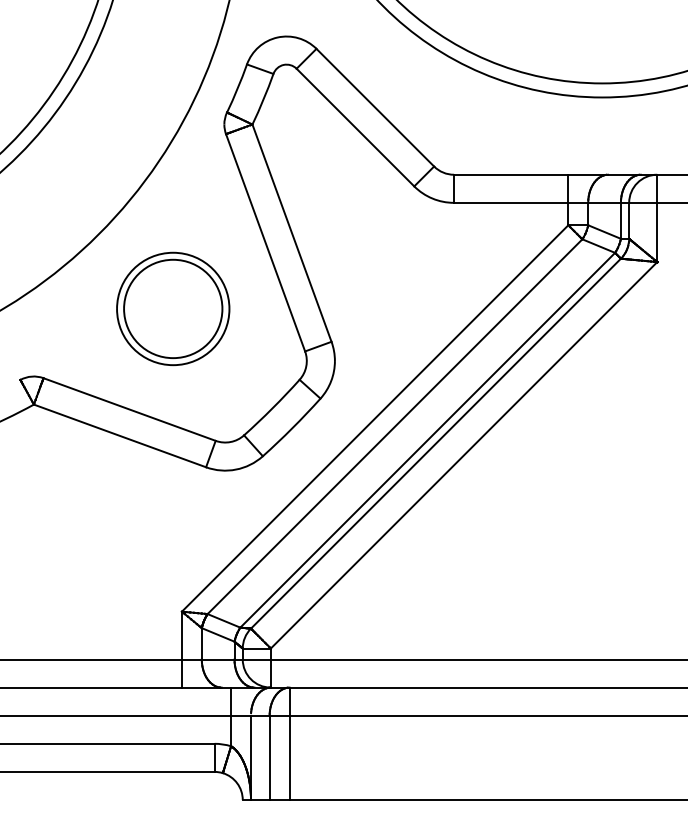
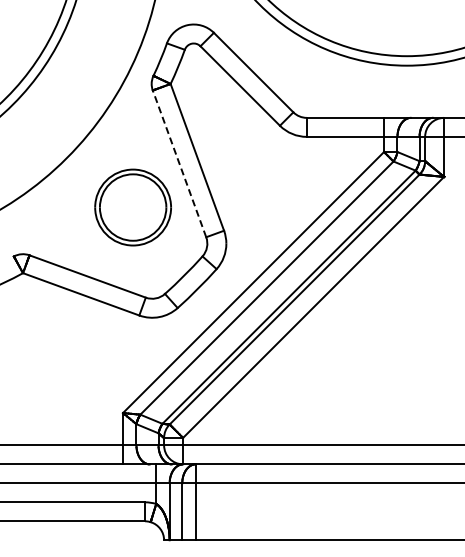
line: (265, 242) -> (179, 163), solid -> dashed
part: (172, 308) -> (132, 207), moved

